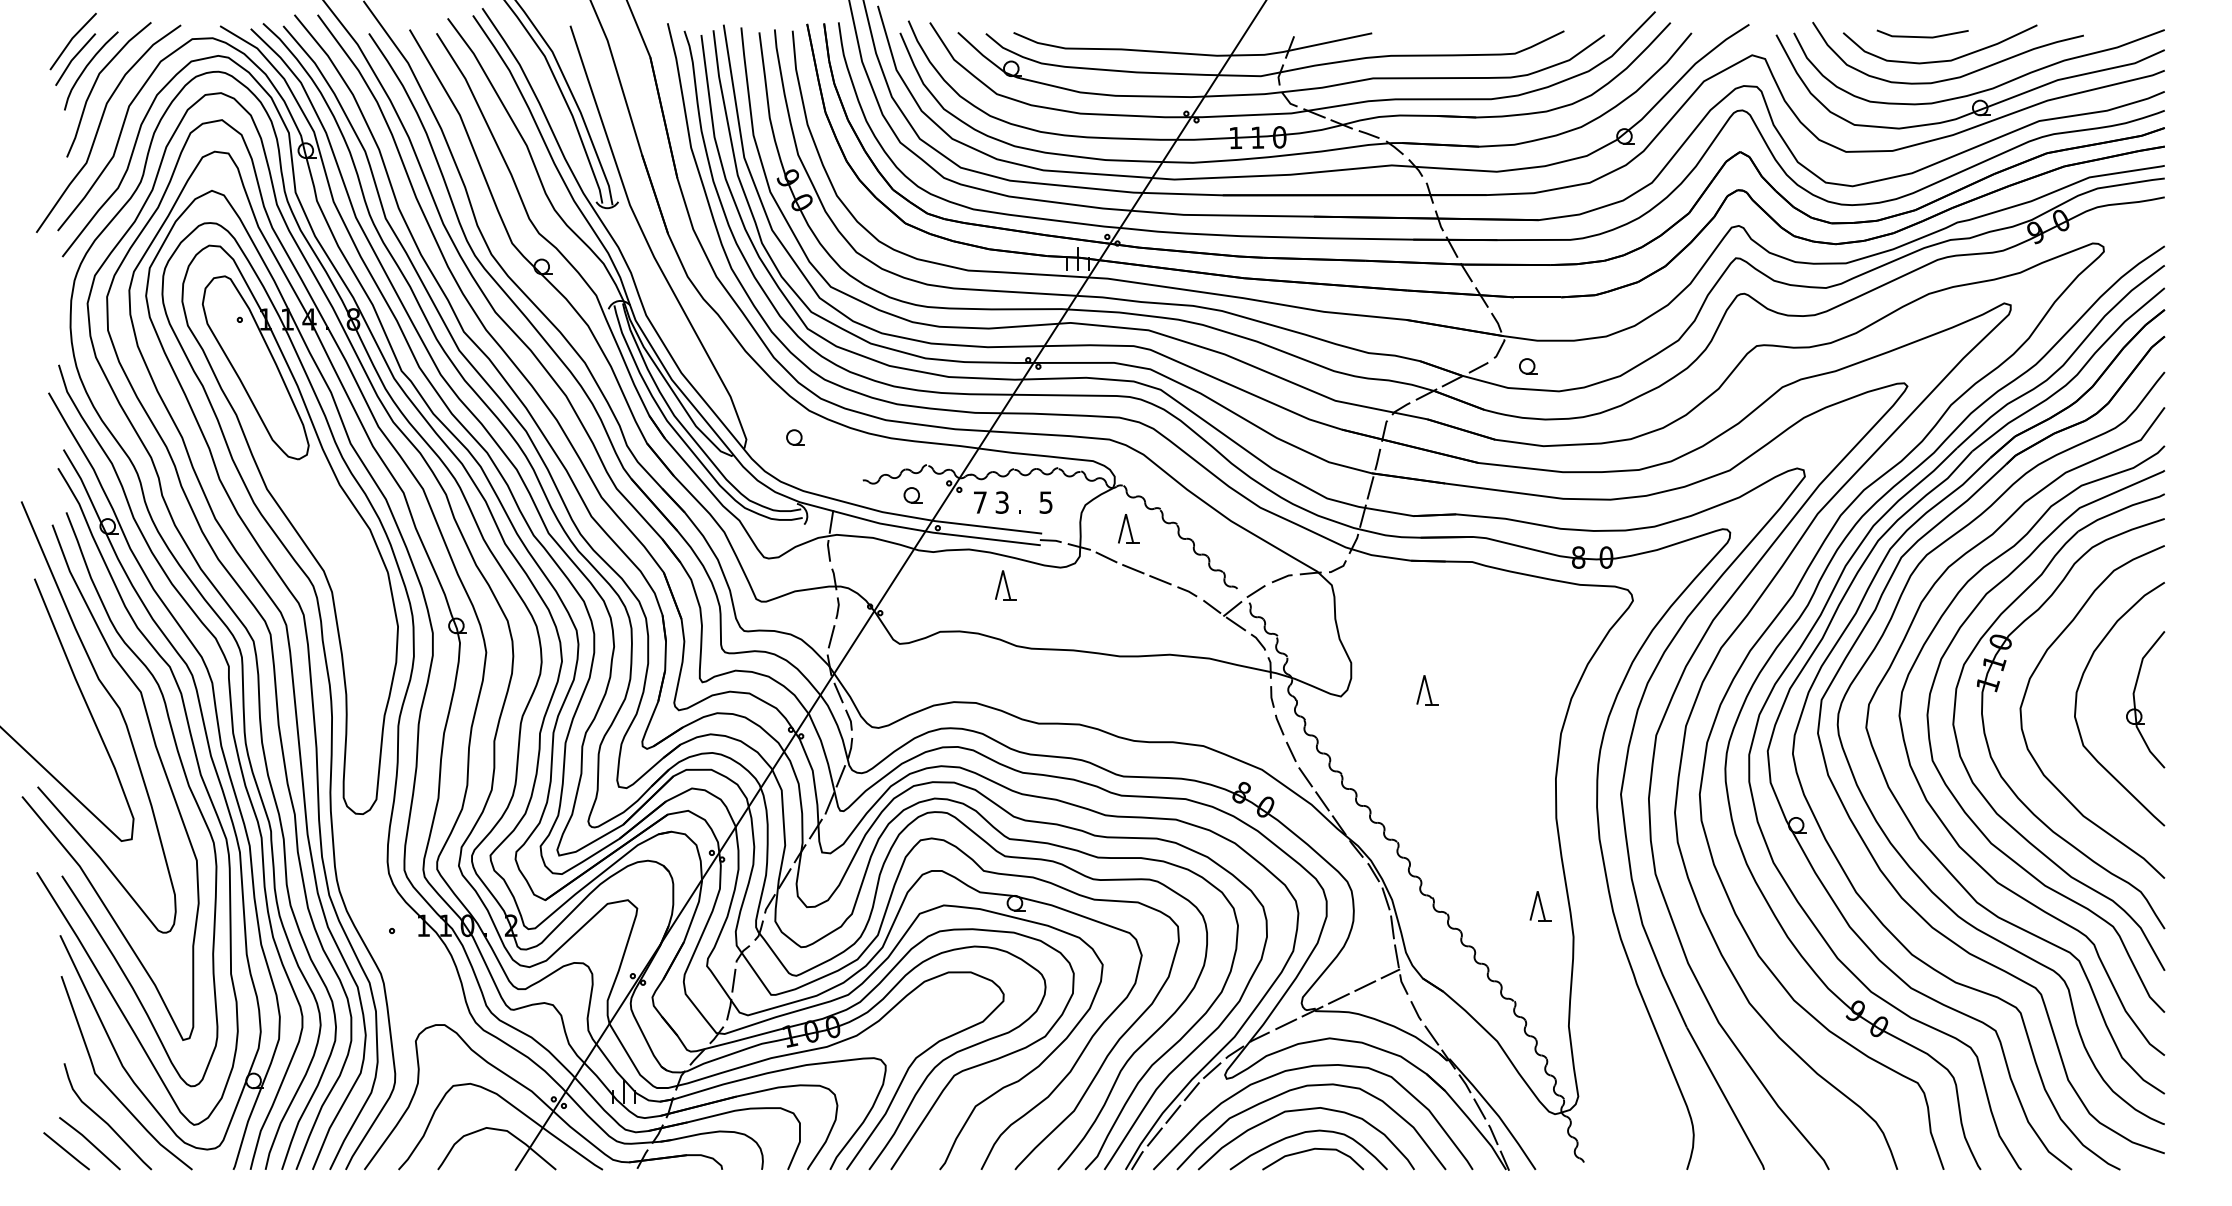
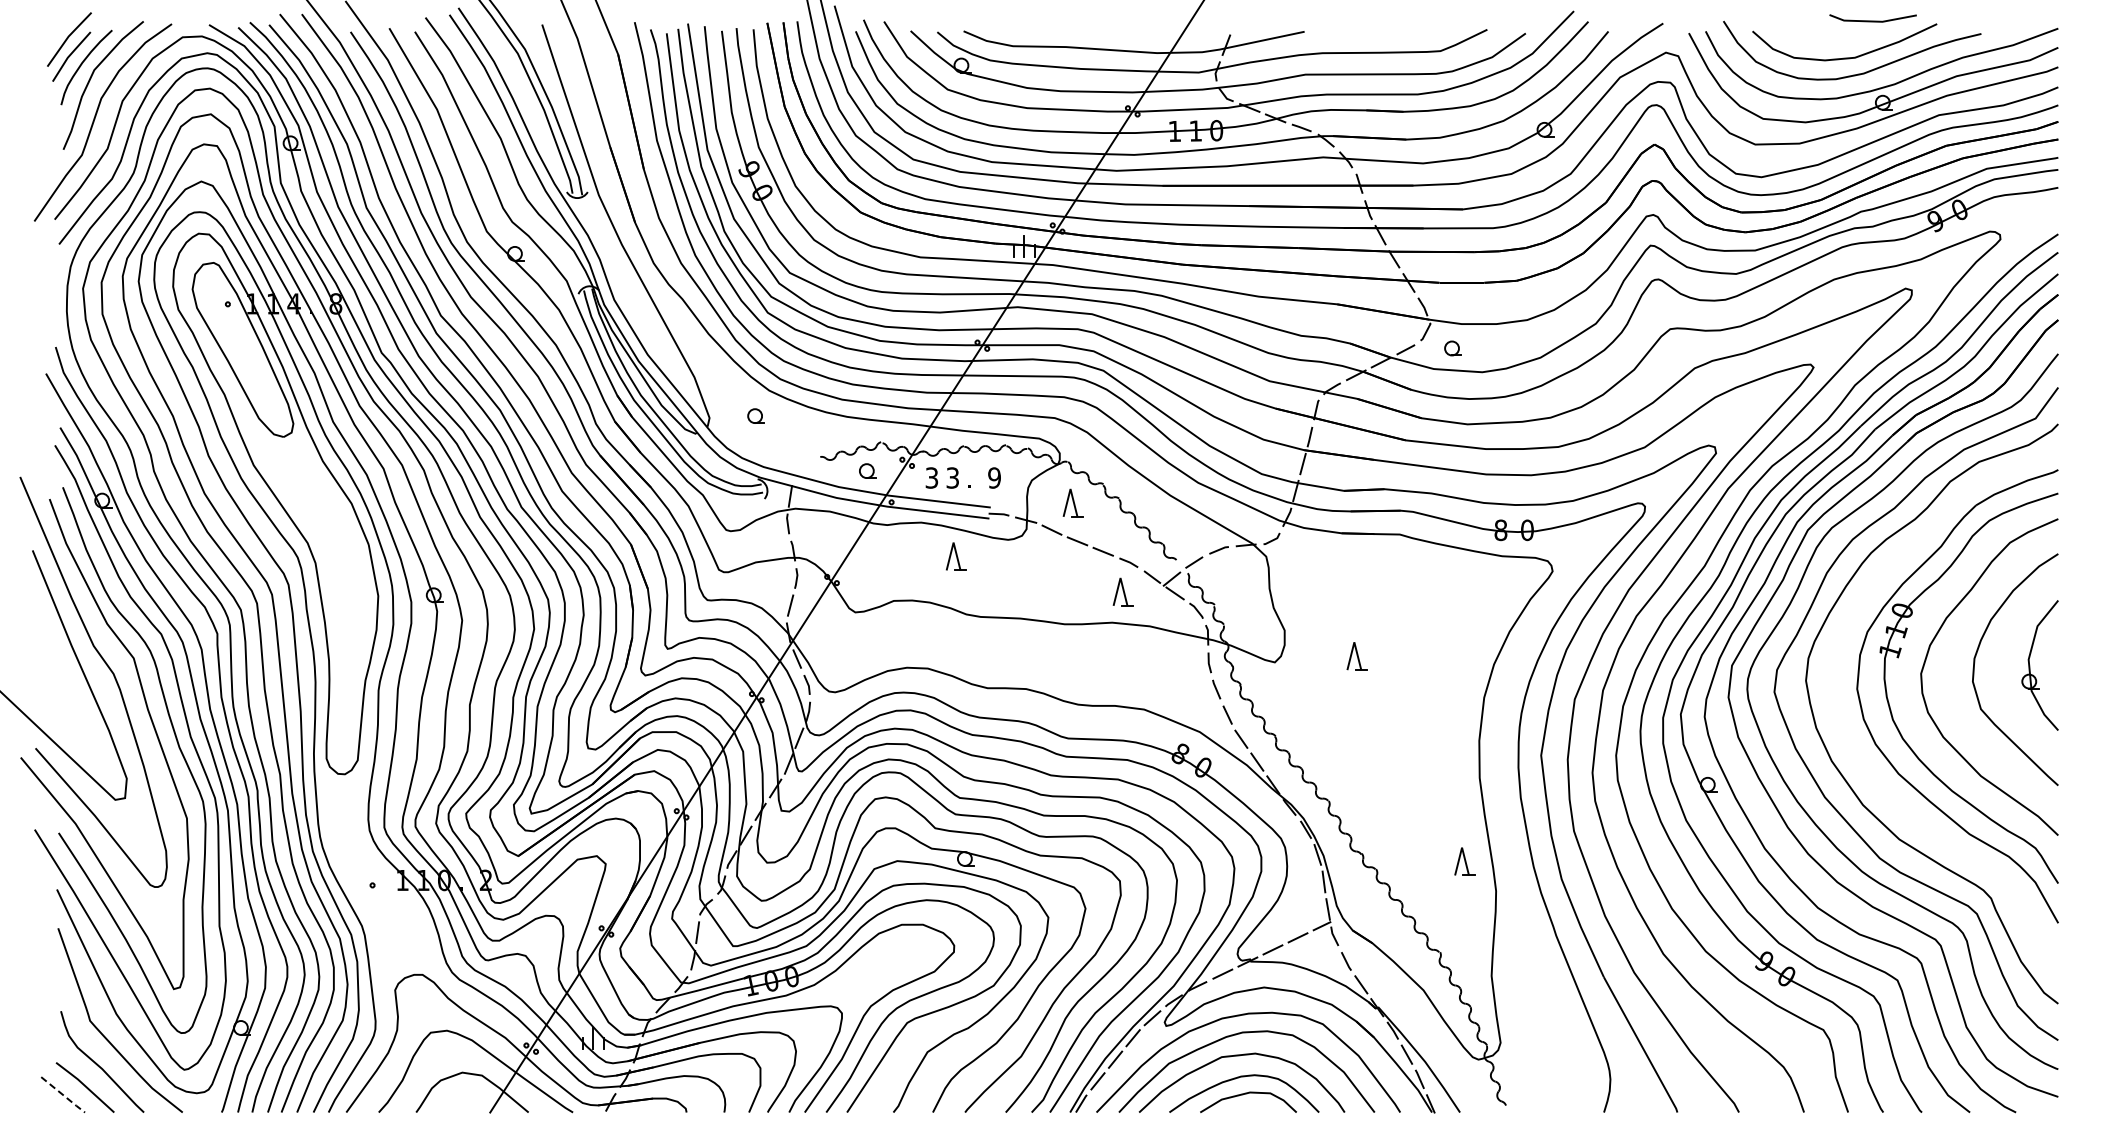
line: (1922, 36) -> (1872, 20), moved
text: (979, 502) -> (931, 477), 7 -> 3
text: (1046, 502) -> (994, 477), 5 -> 9
part: (1180, 621) -> (1122, 591), added
curve: (1959, 802) -> (1863, 763), removed
line: (67, 1151) -> (63, 1095), solid -> dashed

